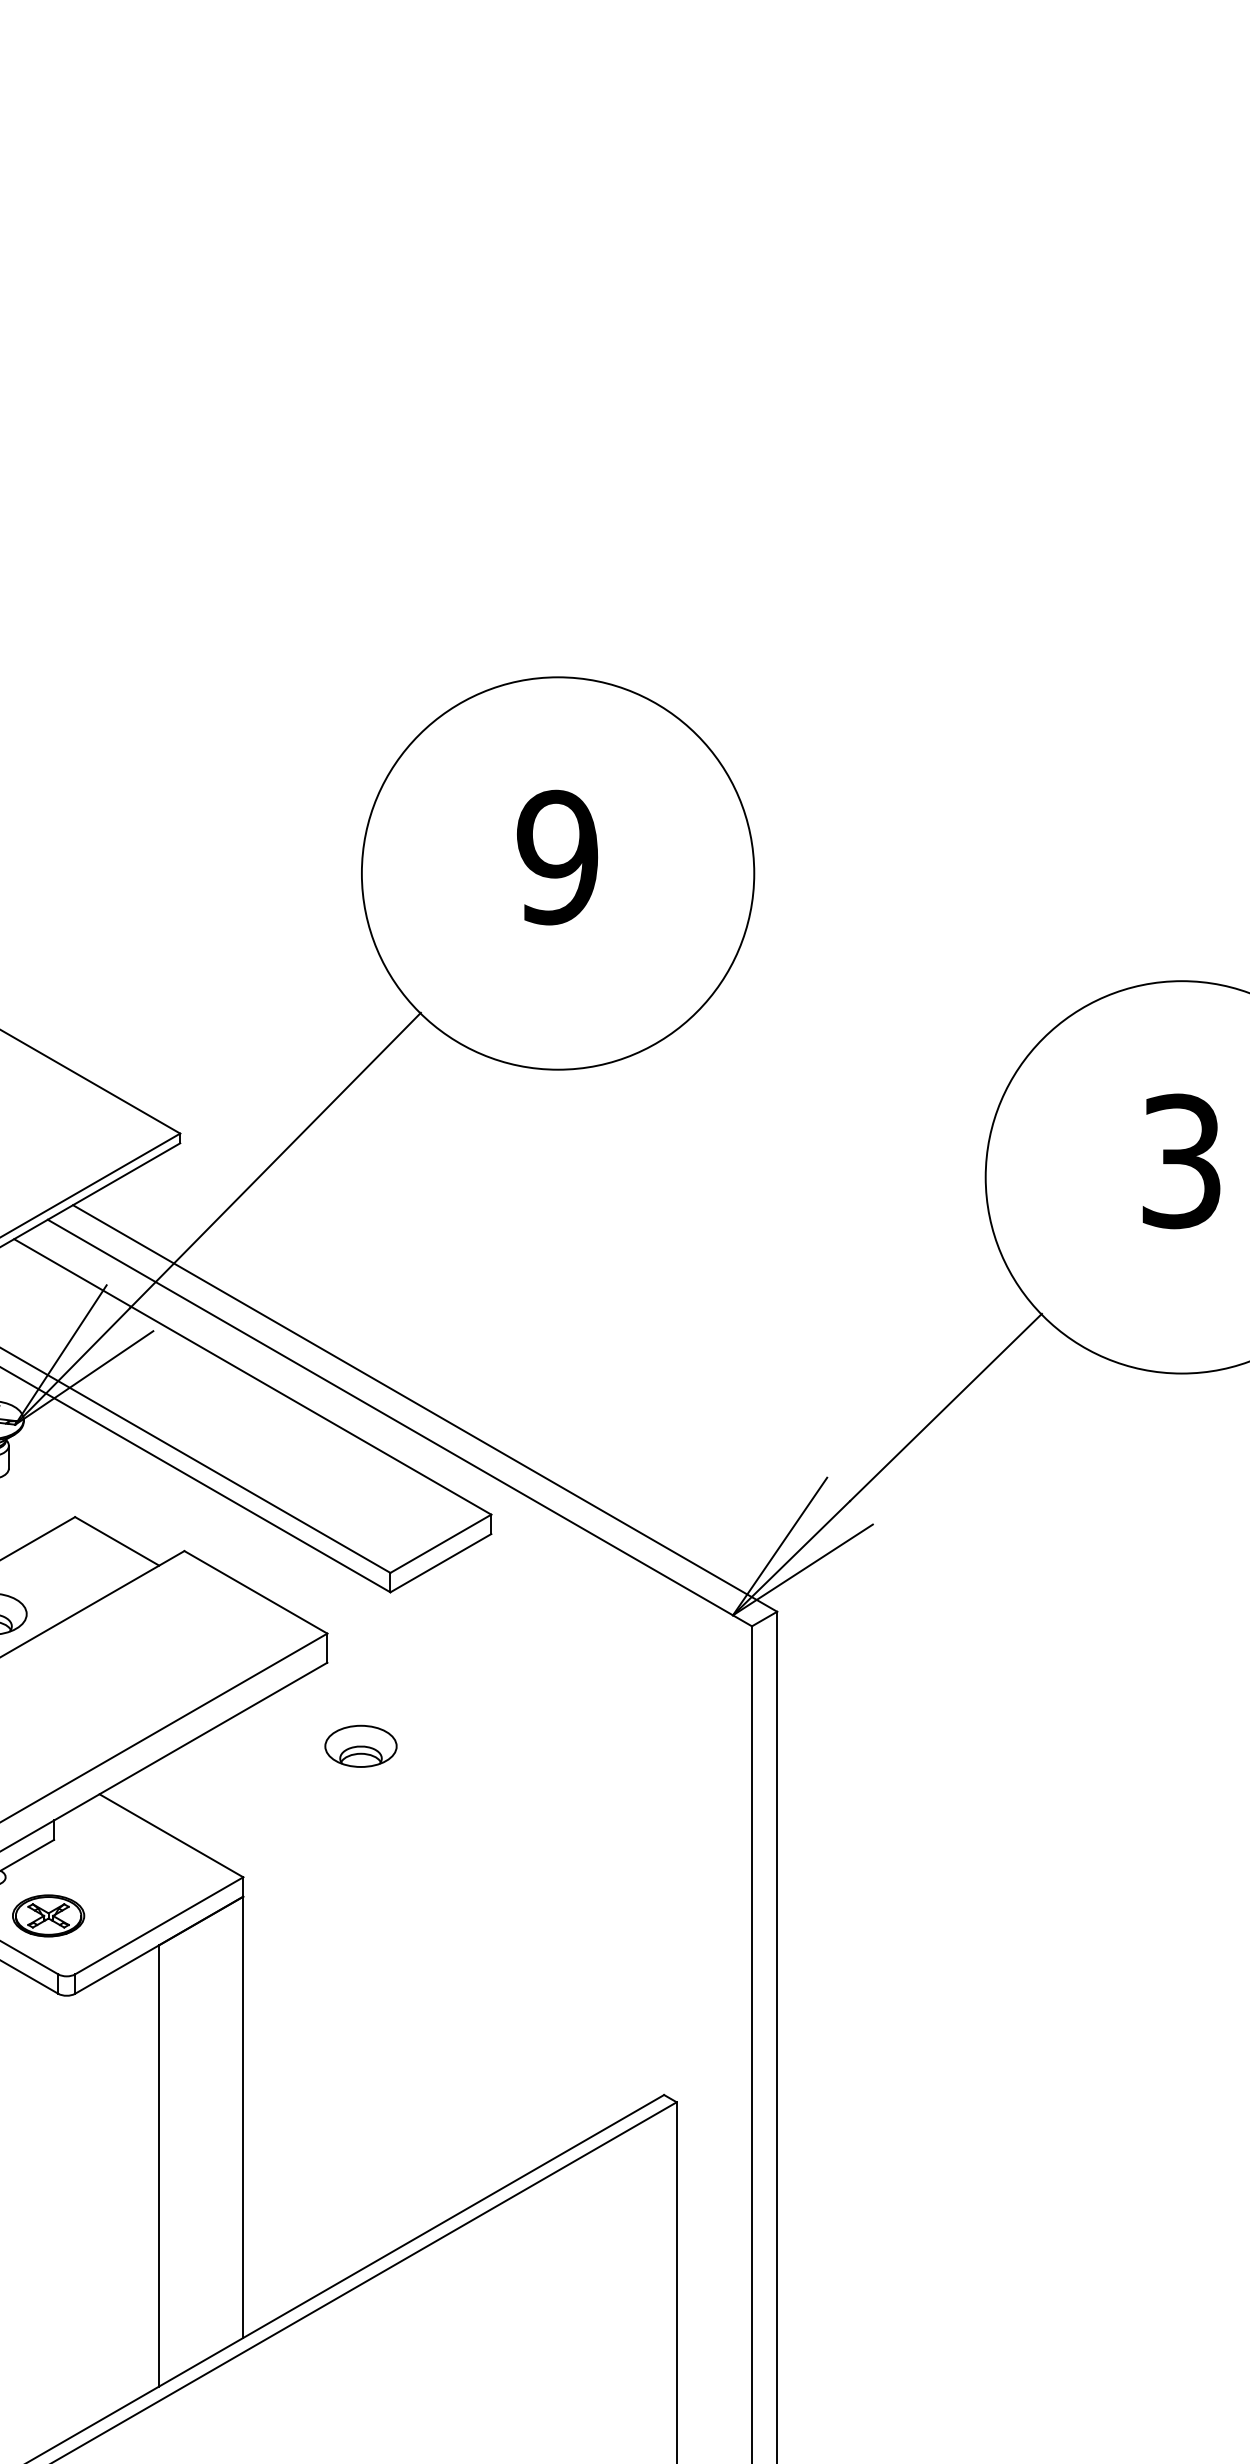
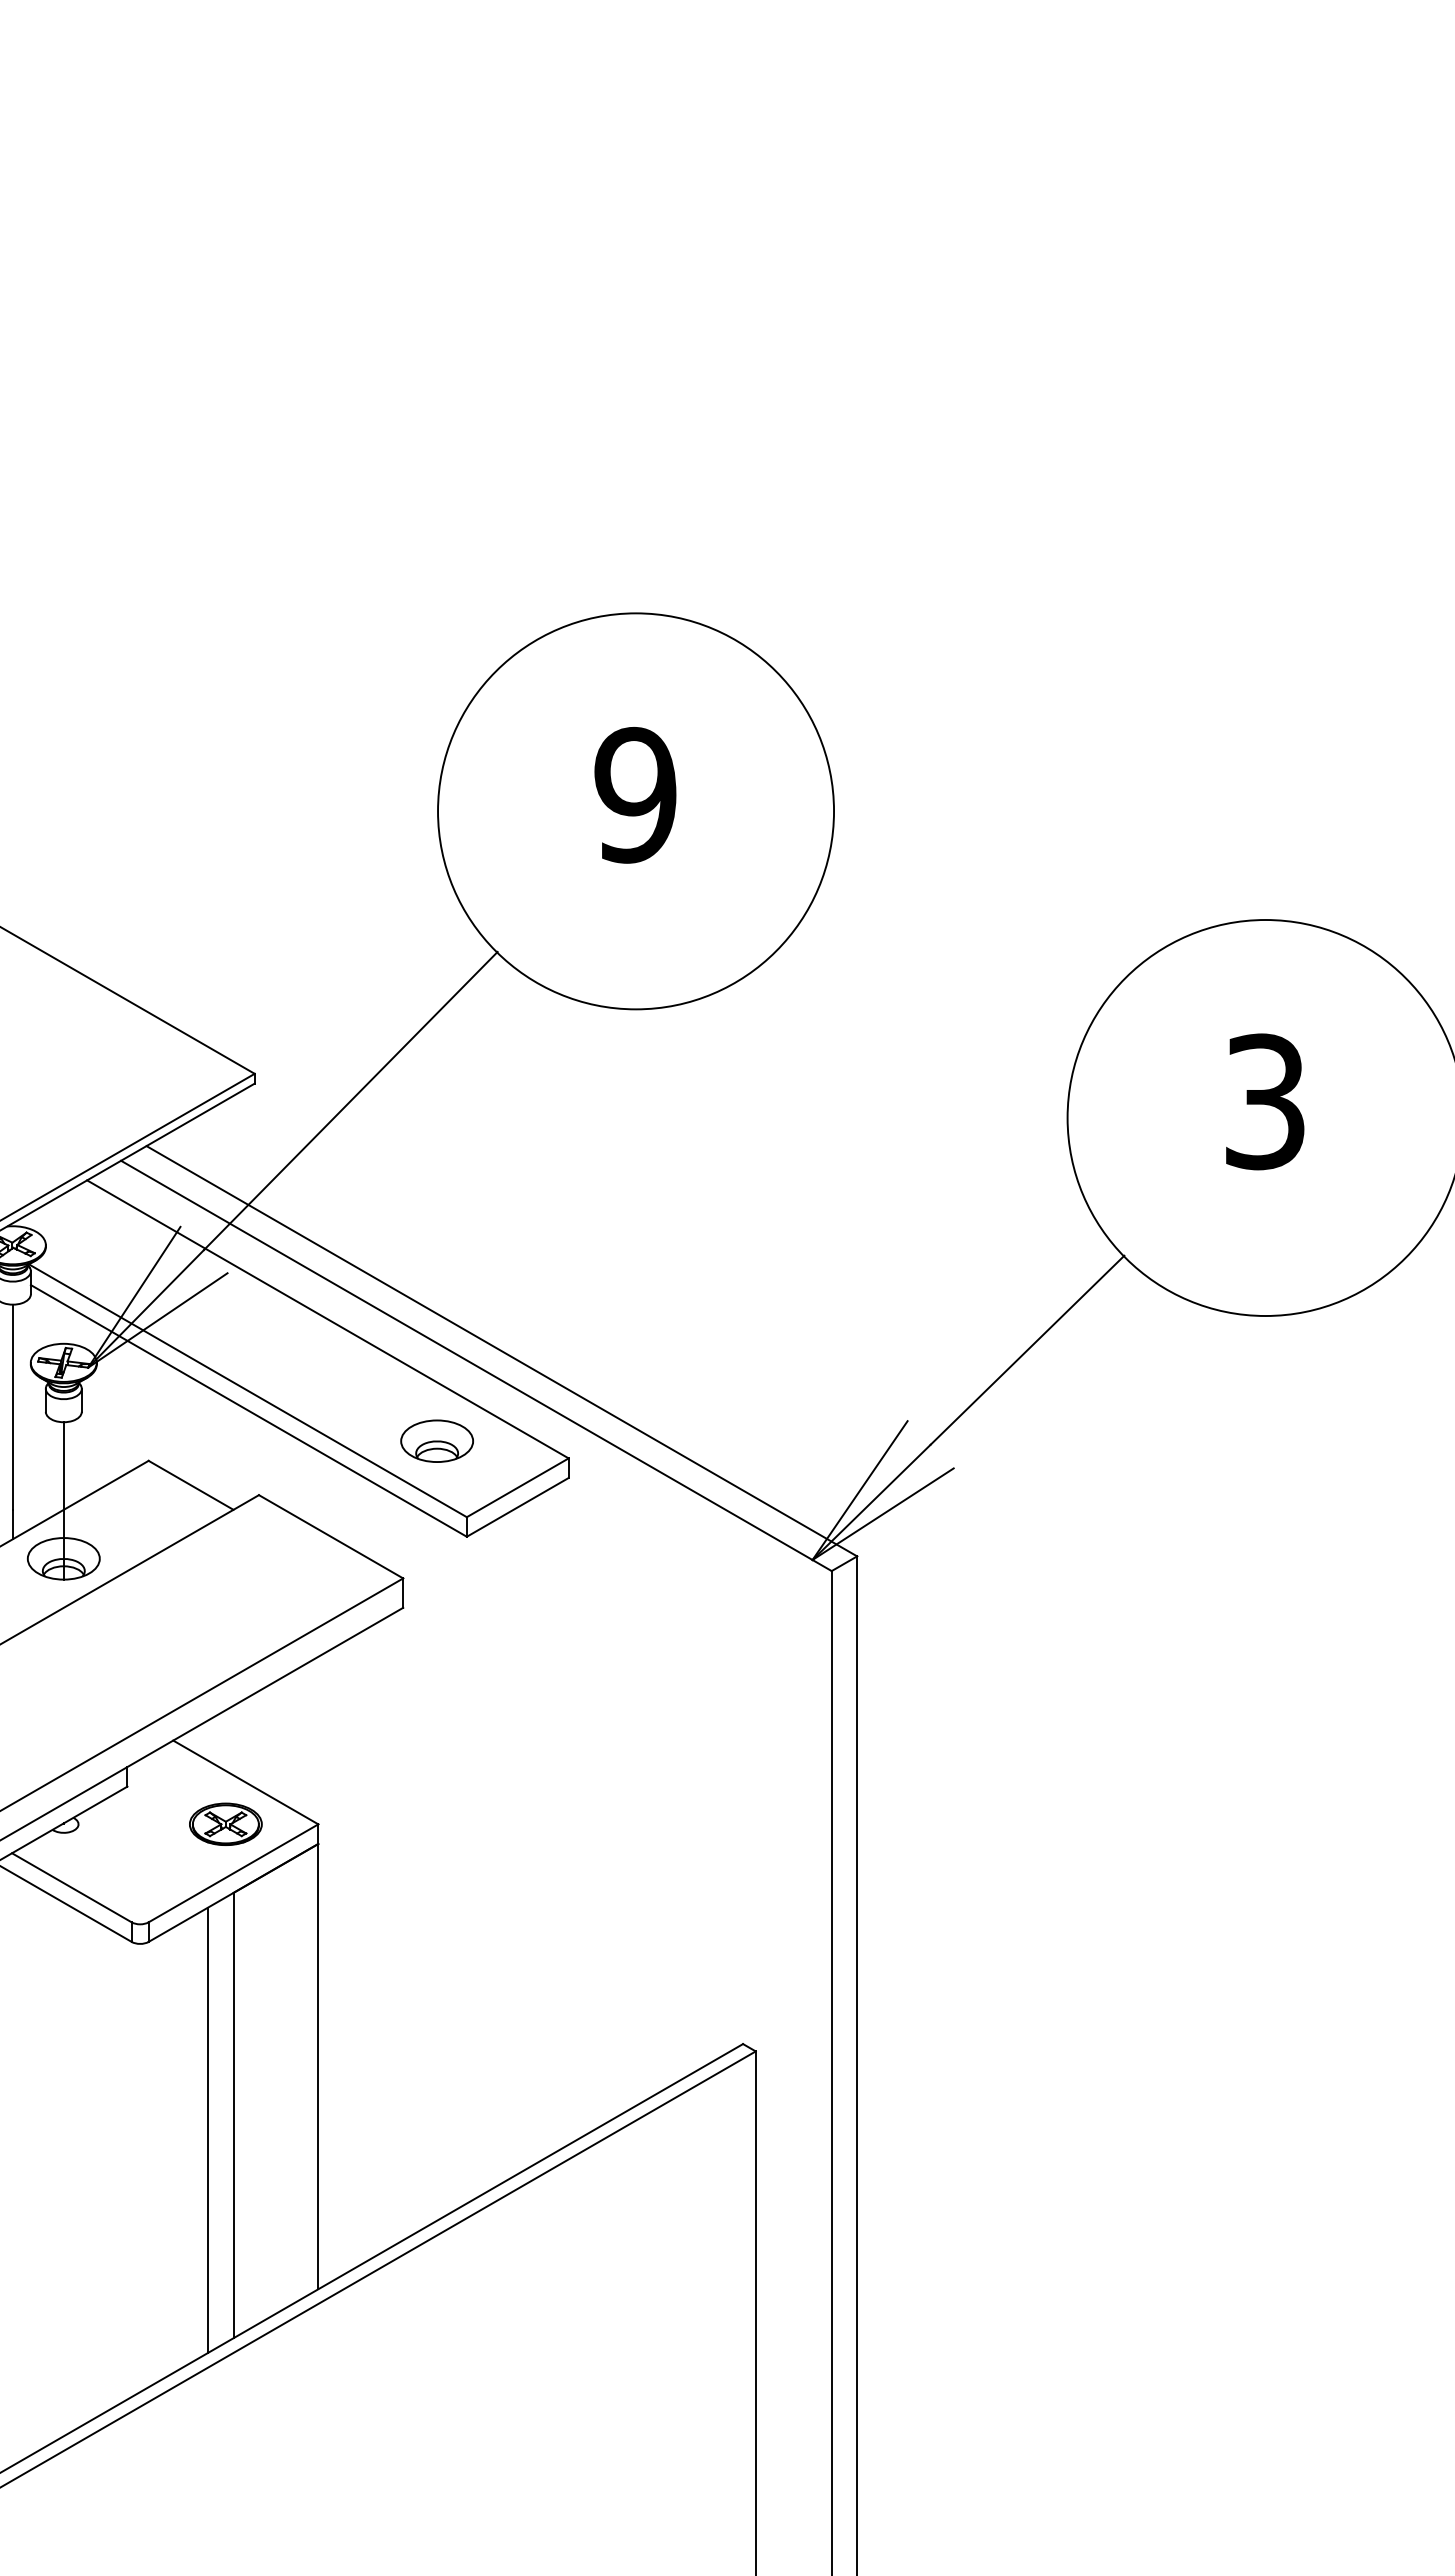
part: (360, 1745) -> (436, 1440), moved
part: (48, 1915) -> (225, 1823), moved
line: (133, 2180) -> (207, 2130), added

